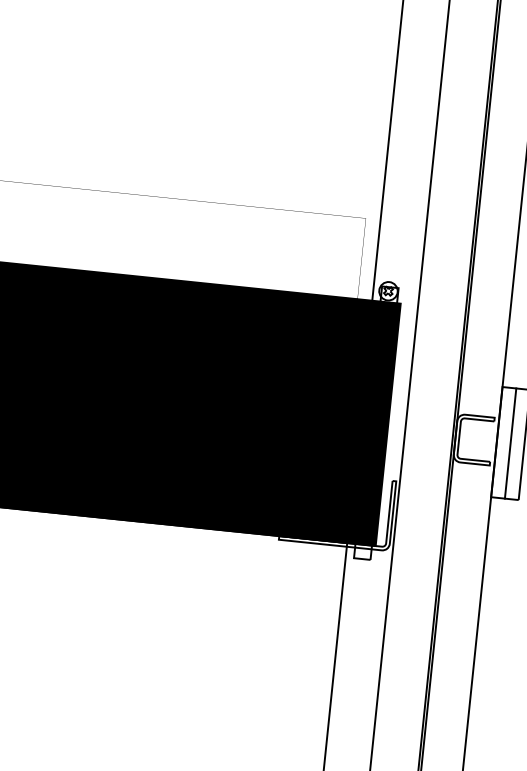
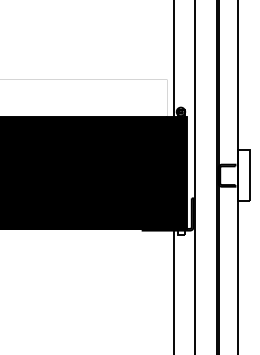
line: (509, 443) -> (243, 175), removed

